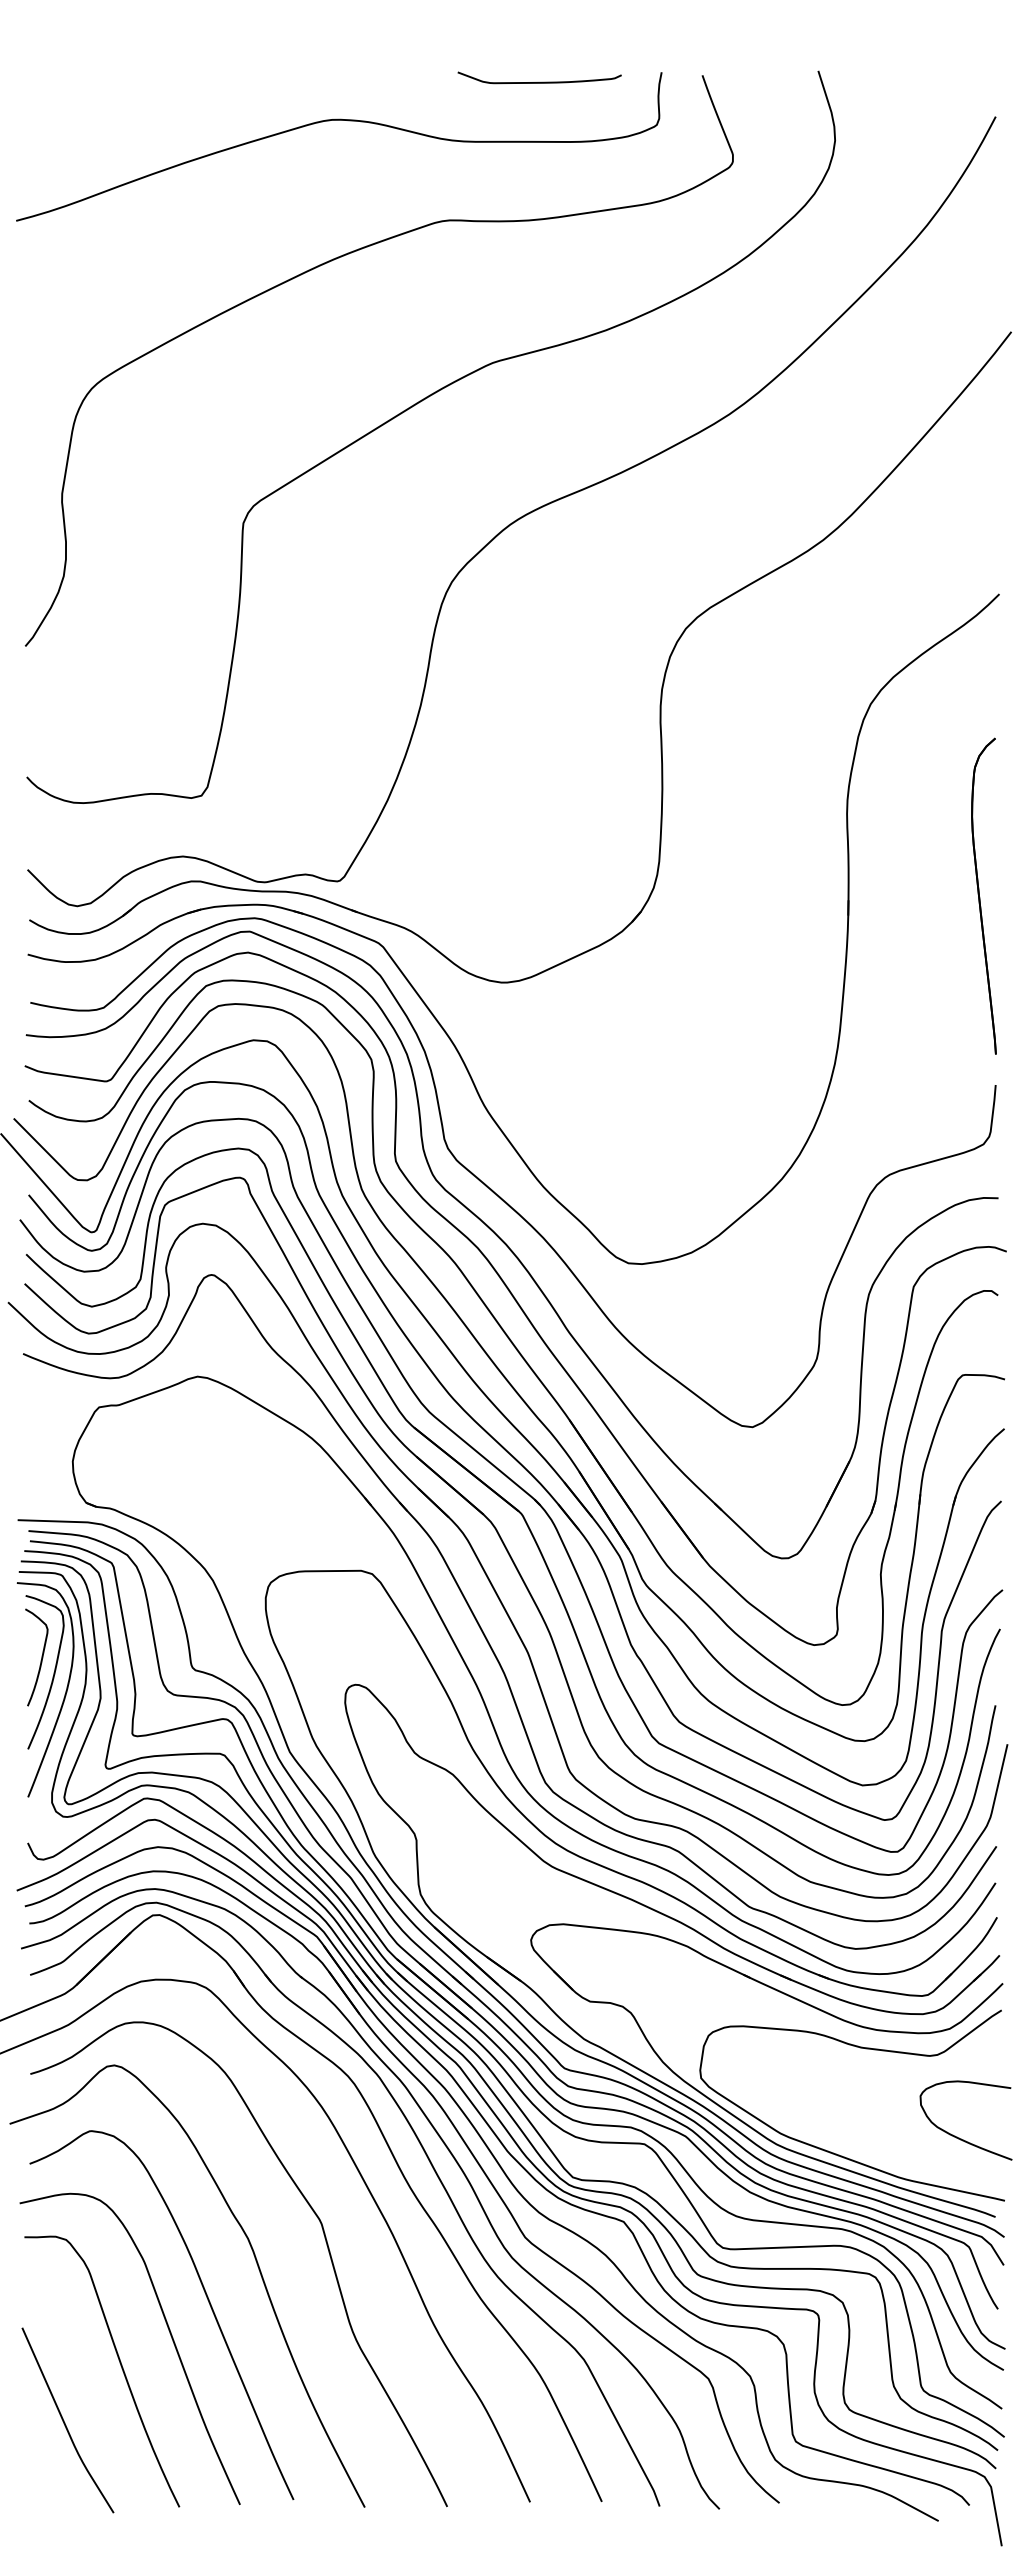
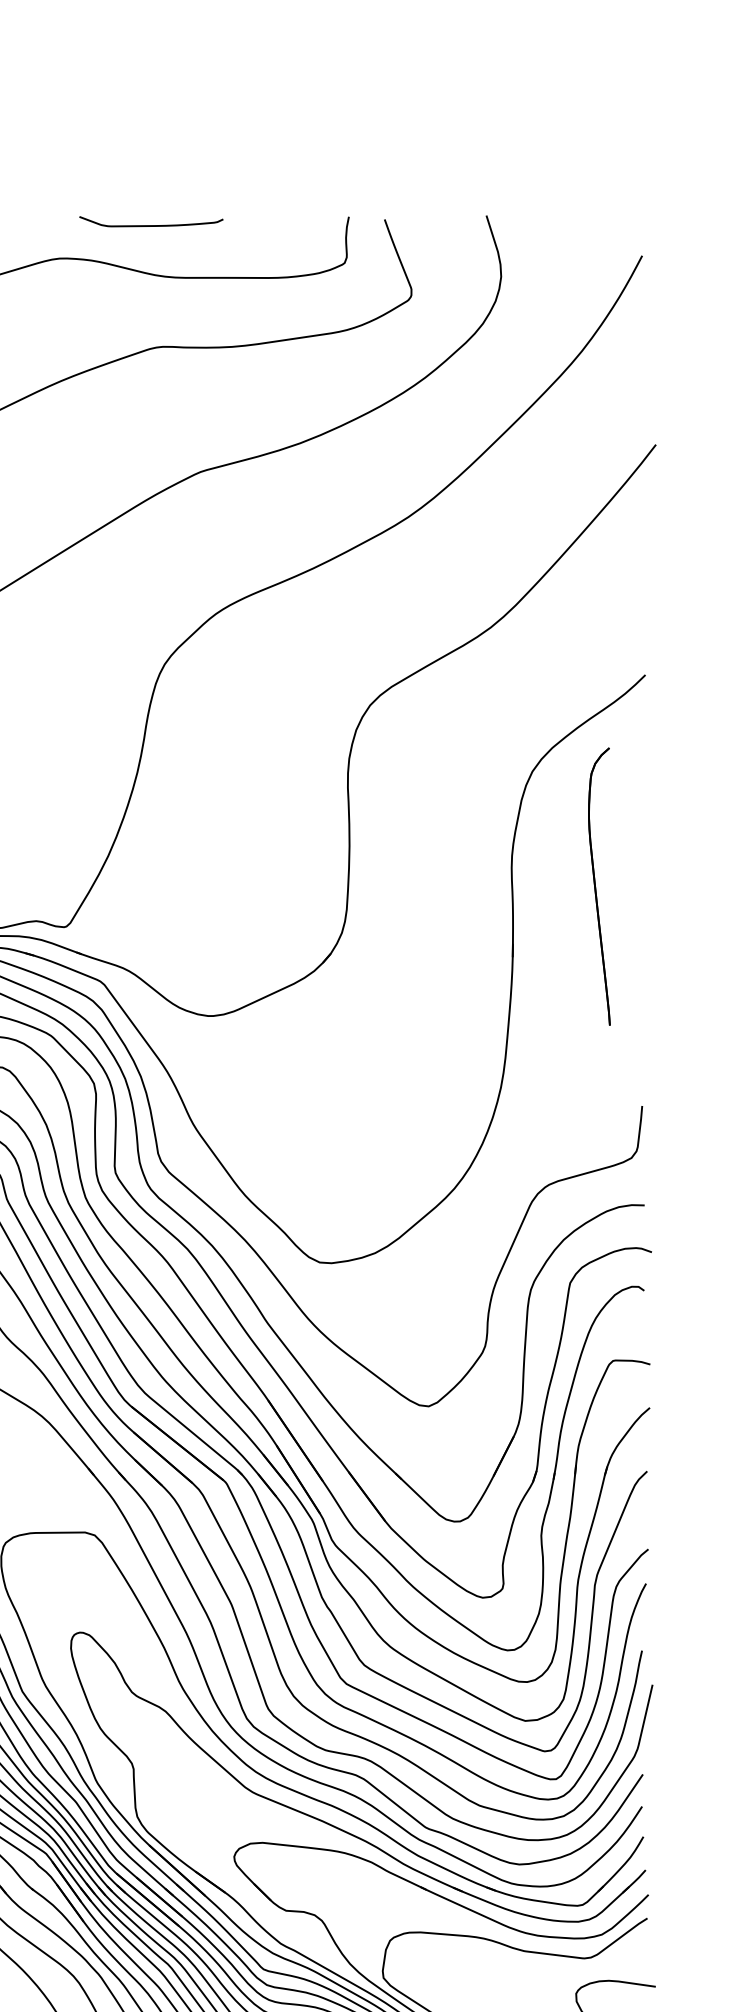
curve: (539, 81) -> (151, 224), moved
part: (983, 895) -> (598, 886), moved

